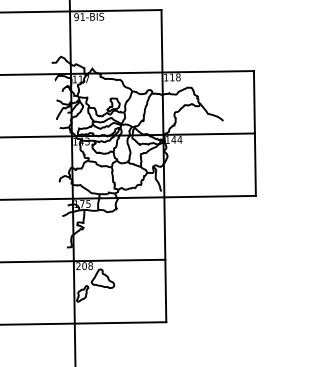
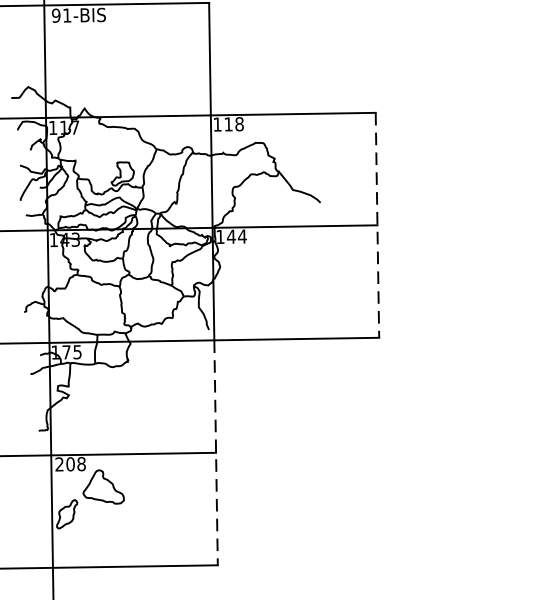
line: (254, 133) -> (376, 225), solid -> dashed
line: (165, 260) -> (216, 454), solid -> dashed

